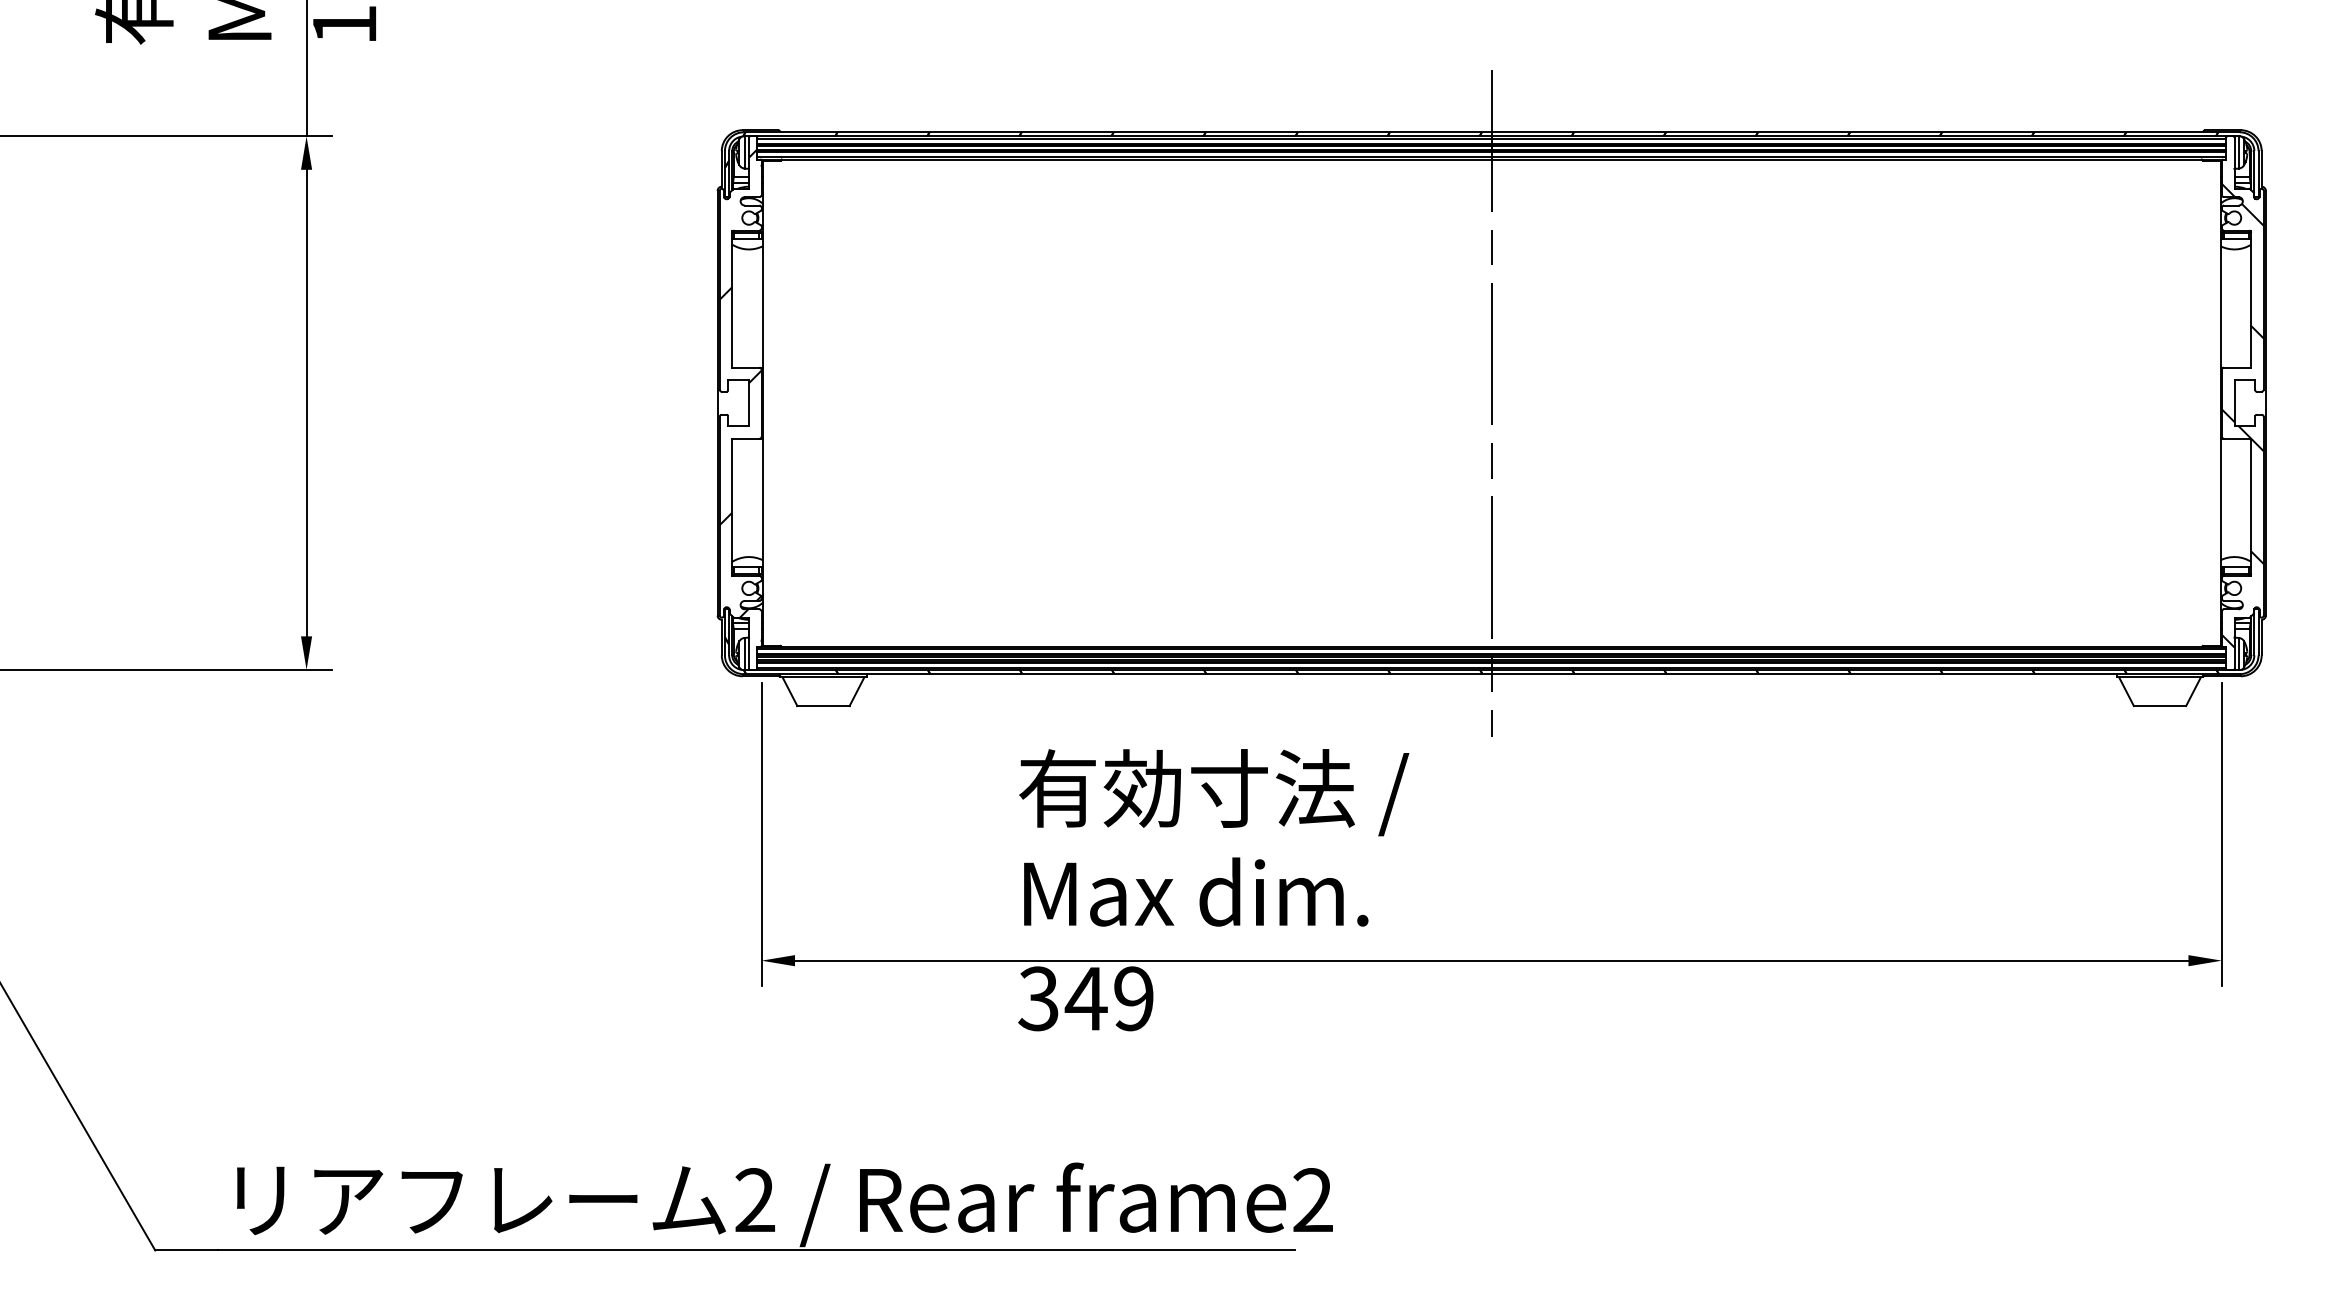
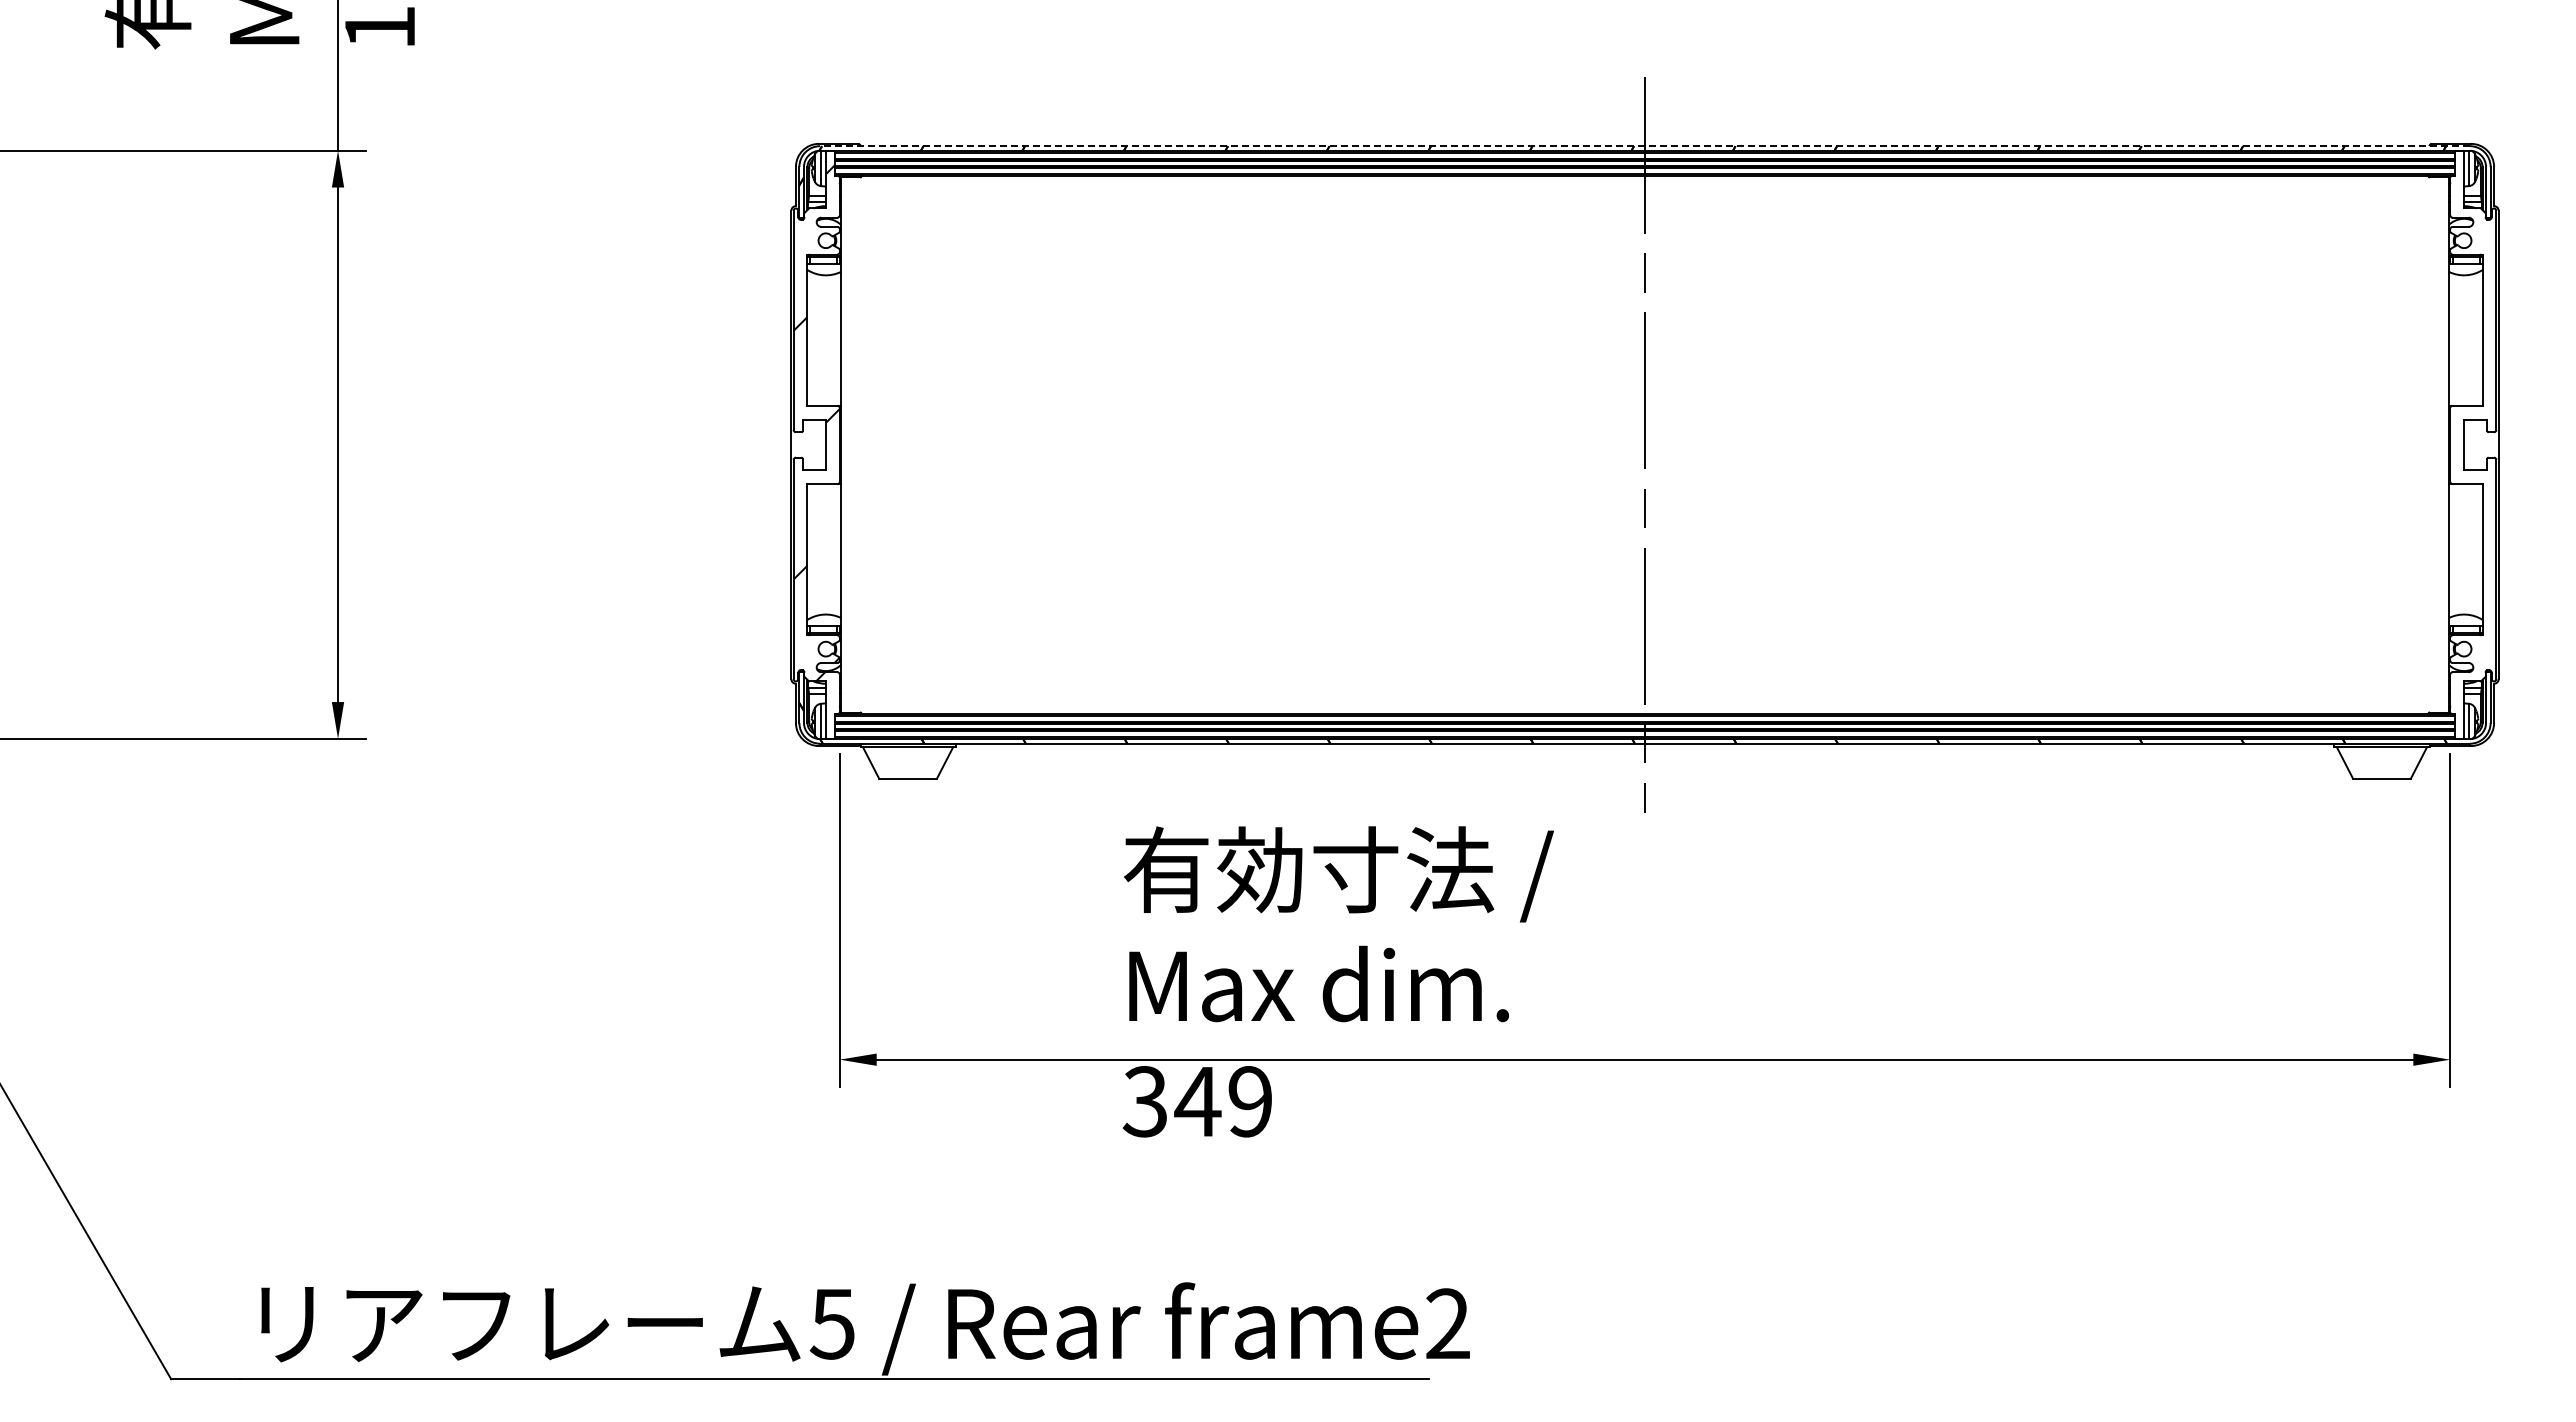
line: (1492, 132) -> (1645, 146), solid -> dashed
hatch: (2243, 415) -> (2473, 458), removed
text: (754, 1199) -> (831, 1323), 2 -> 5

